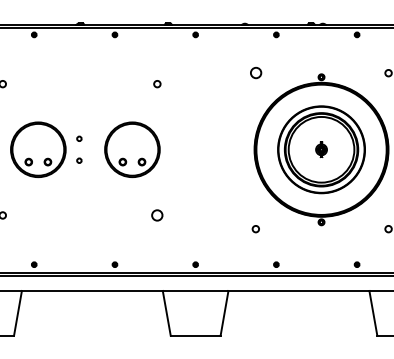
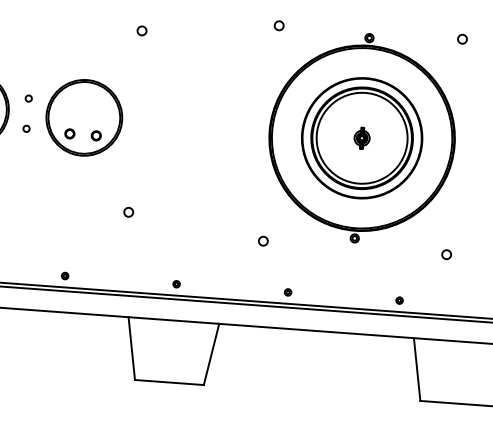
circle: (255, 73) -> (278, 26), size x0.62
part: (132, 149) -> (84, 117), moved
circle: (157, 215) -> (128, 212), size x0.62

